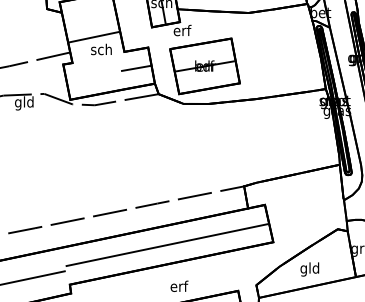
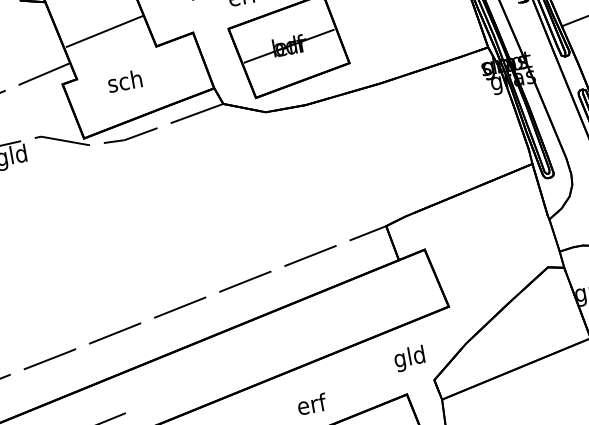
text: (101, 49) -> (124, 81), moved
line: (135, 67) -> (178, 68), removed
line: (166, 245) -> (279, 342), removed
text: (309, 269) -> (409, 358), moved

